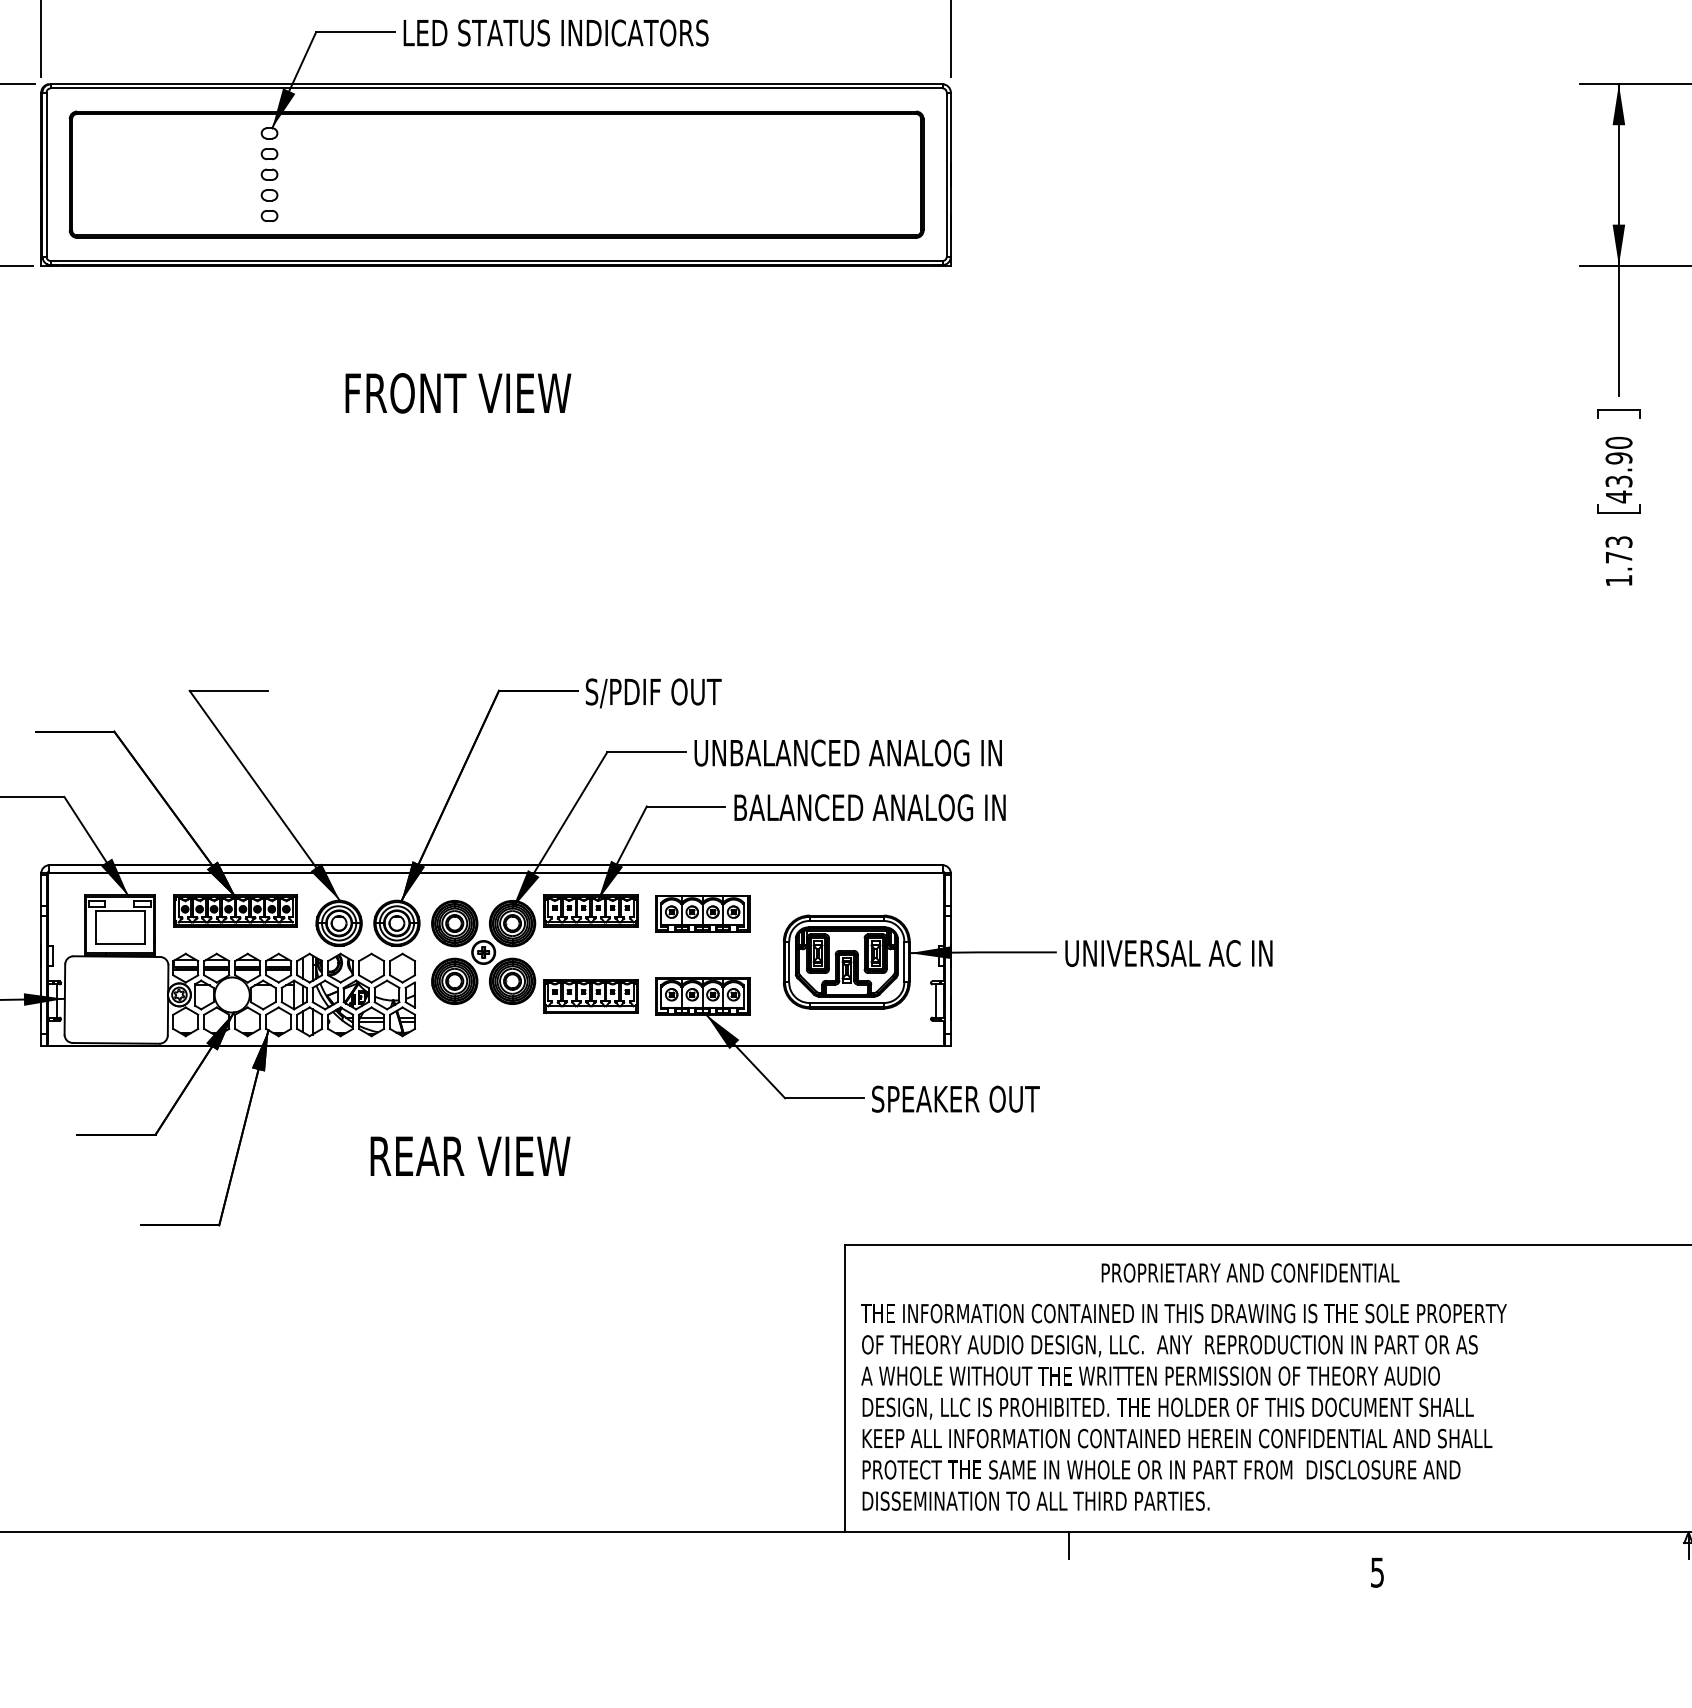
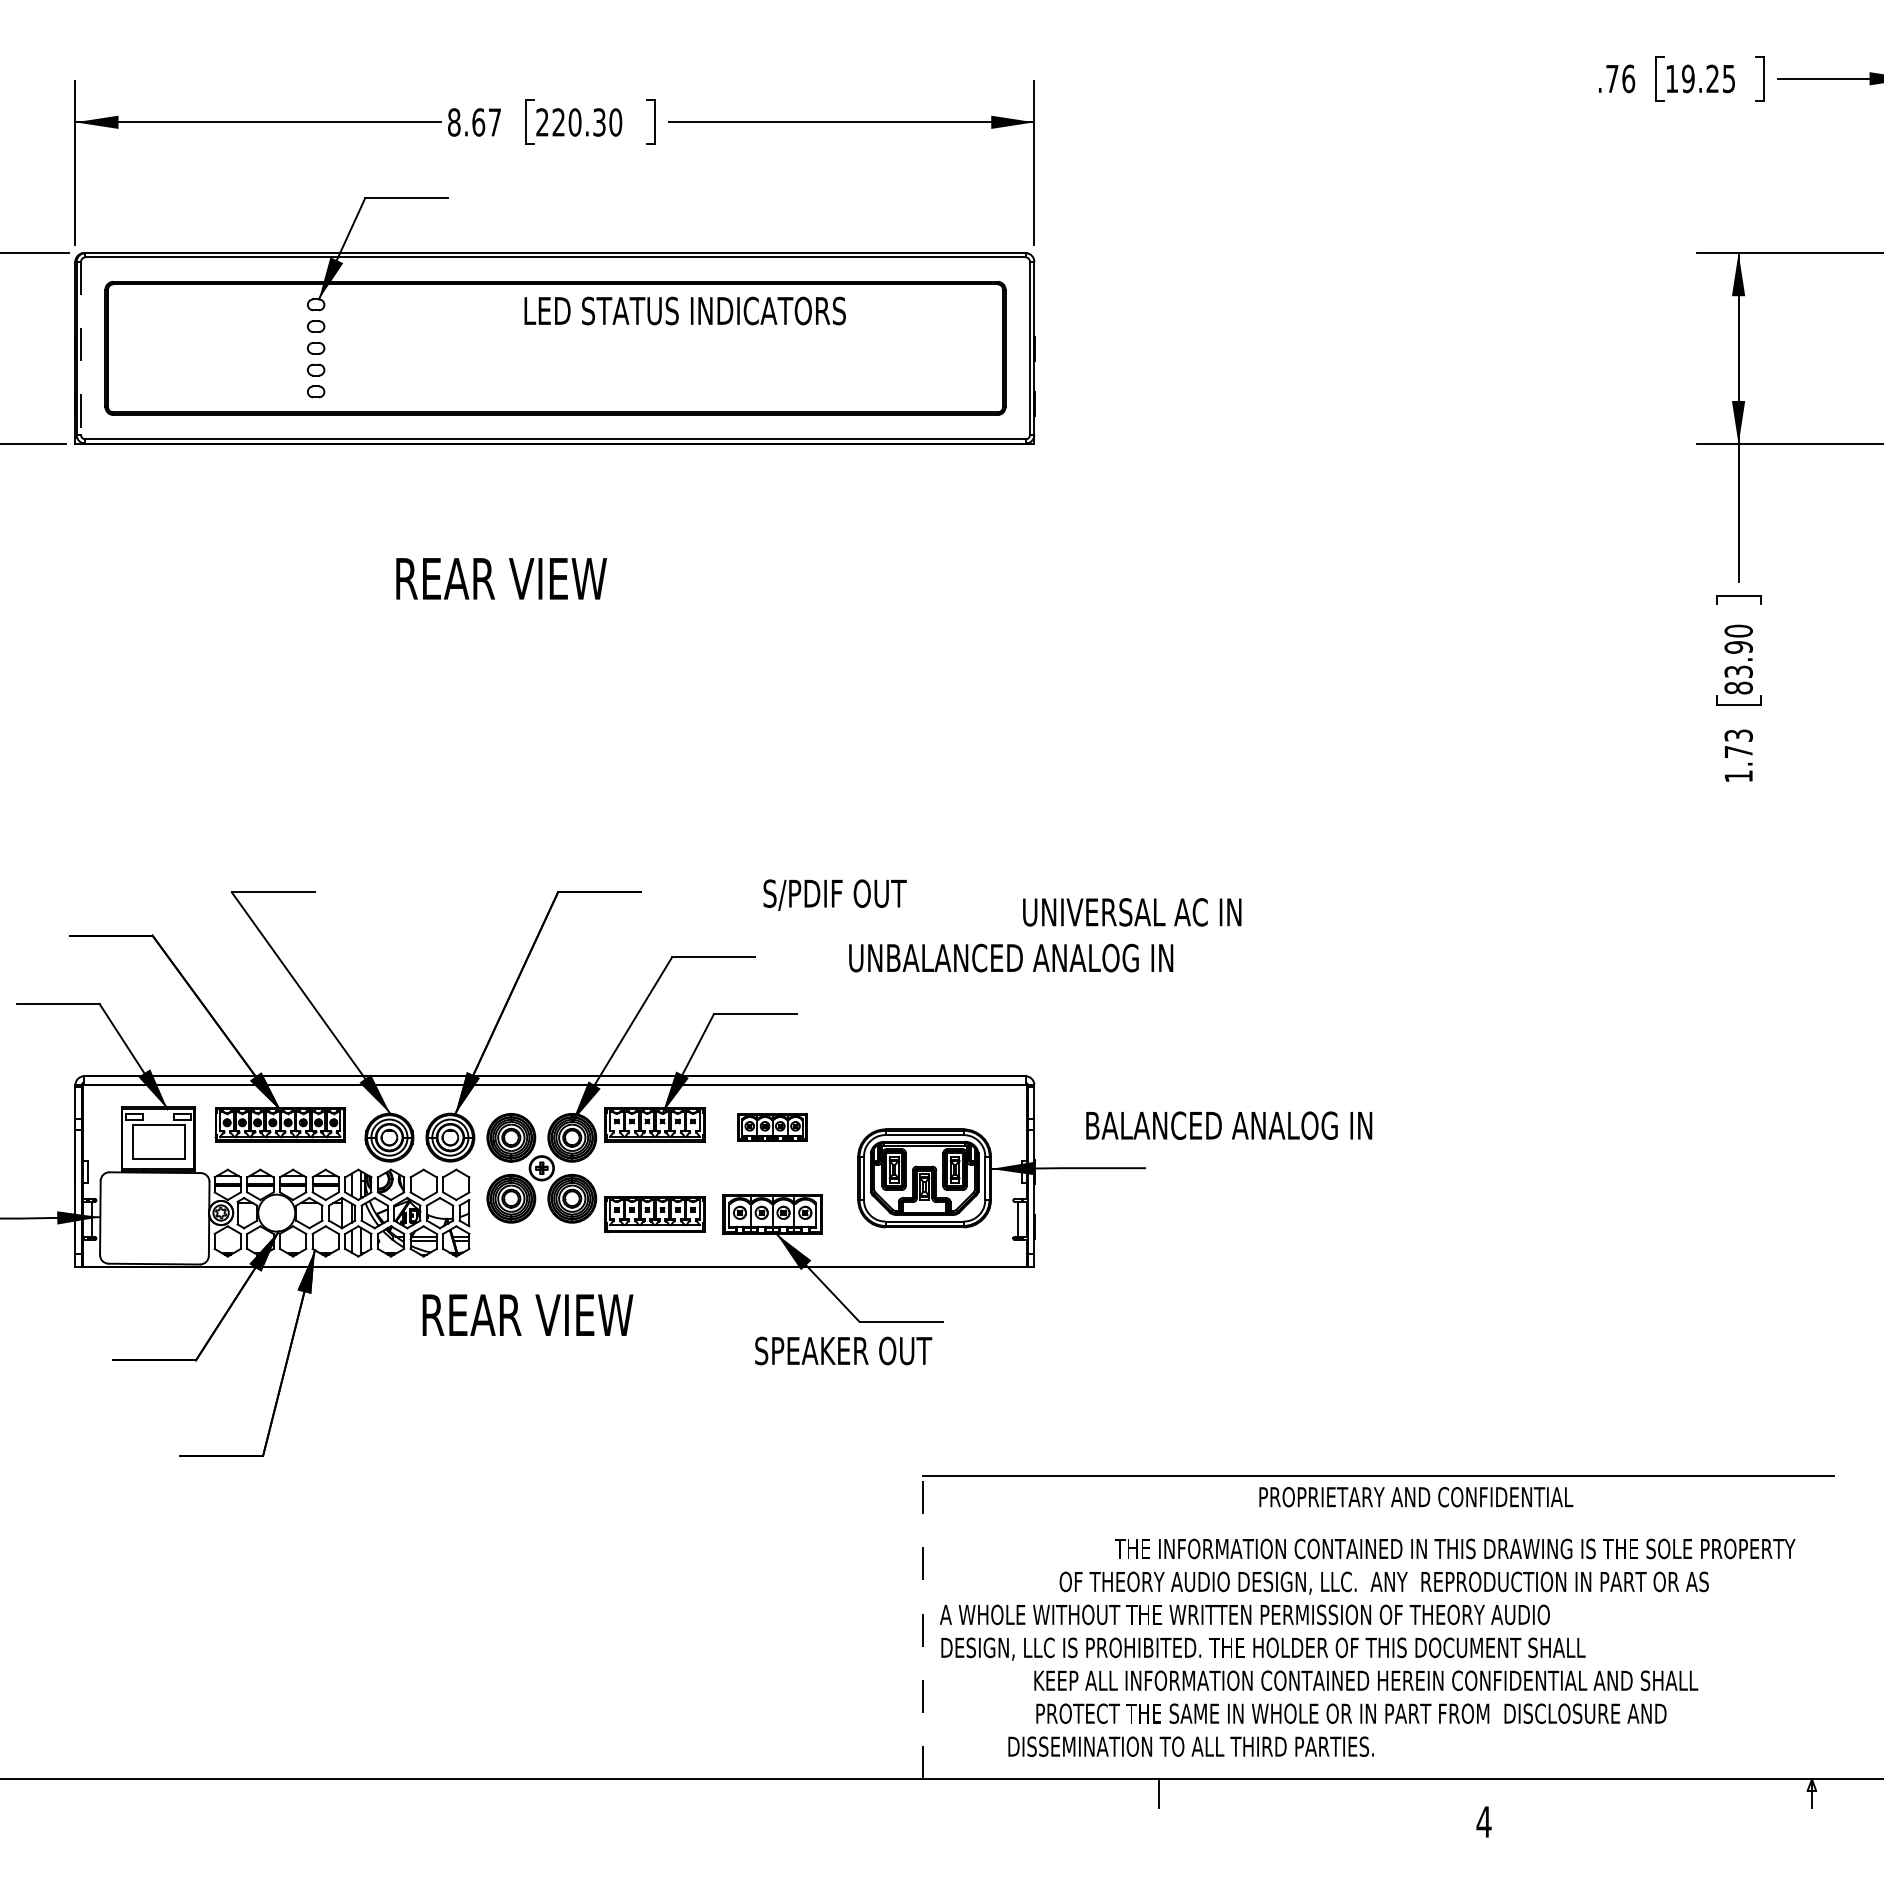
text: (555, 32) -> (684, 310), moved
line: (46, 174) -> (81, 348), solid -> dashed
text: (460, 392) -> (517, 578), FRONT VIEW -> REAR VIEW
text: (1618, 496) -> (1738, 687), 43.90 -> 83.90
text: (653, 692) -> (834, 894), moved
text: (848, 752) -> (1011, 957), moved
text: (870, 807) -> (1229, 1125), moved
part: (702, 913) -> (772, 1127), size x0.7
text: (1169, 953) -> (1132, 912), moved
text: (955, 1098) -> (843, 1350), moved
text: (470, 1155) -> (527, 1314), moved
text: (1250, 1273) -> (1416, 1497), moved
text: (1184, 1313) -> (1455, 1548), moved
text: (1169, 1345) -> (1383, 1582), moved
line: (844, 1388) -> (922, 1627), solid -> dashed
text: (1177, 1438) -> (1366, 1680), moved
text: (1161, 1469) -> (1351, 1713), moved
text: (1035, 1500) -> (1190, 1746), moved
text: (1376, 1573) -> (1483, 1822), 5 -> 4

